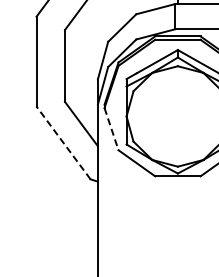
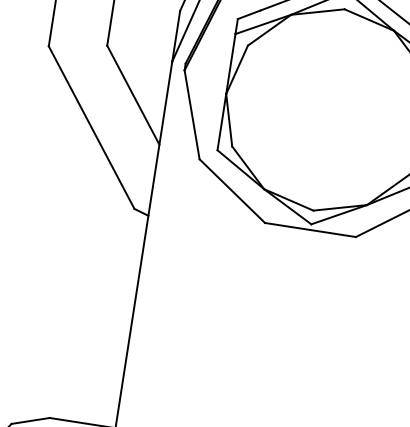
line: (111, 129) -> (191, 115), dashed -> solid
line: (63, 142) -> (91, 126), dashed -> solid

